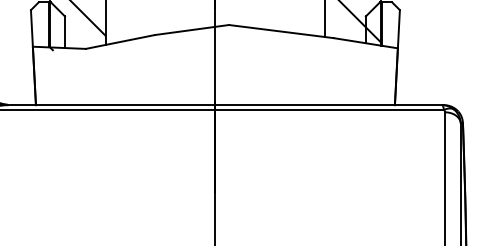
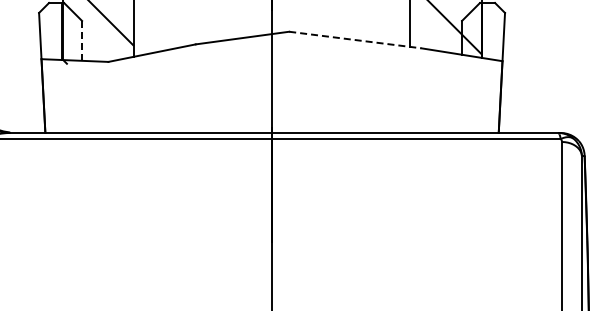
line: (65, 31) -> (82, 40), solid -> dashed
line: (281, 31) -> (355, 40), solid -> dashed

